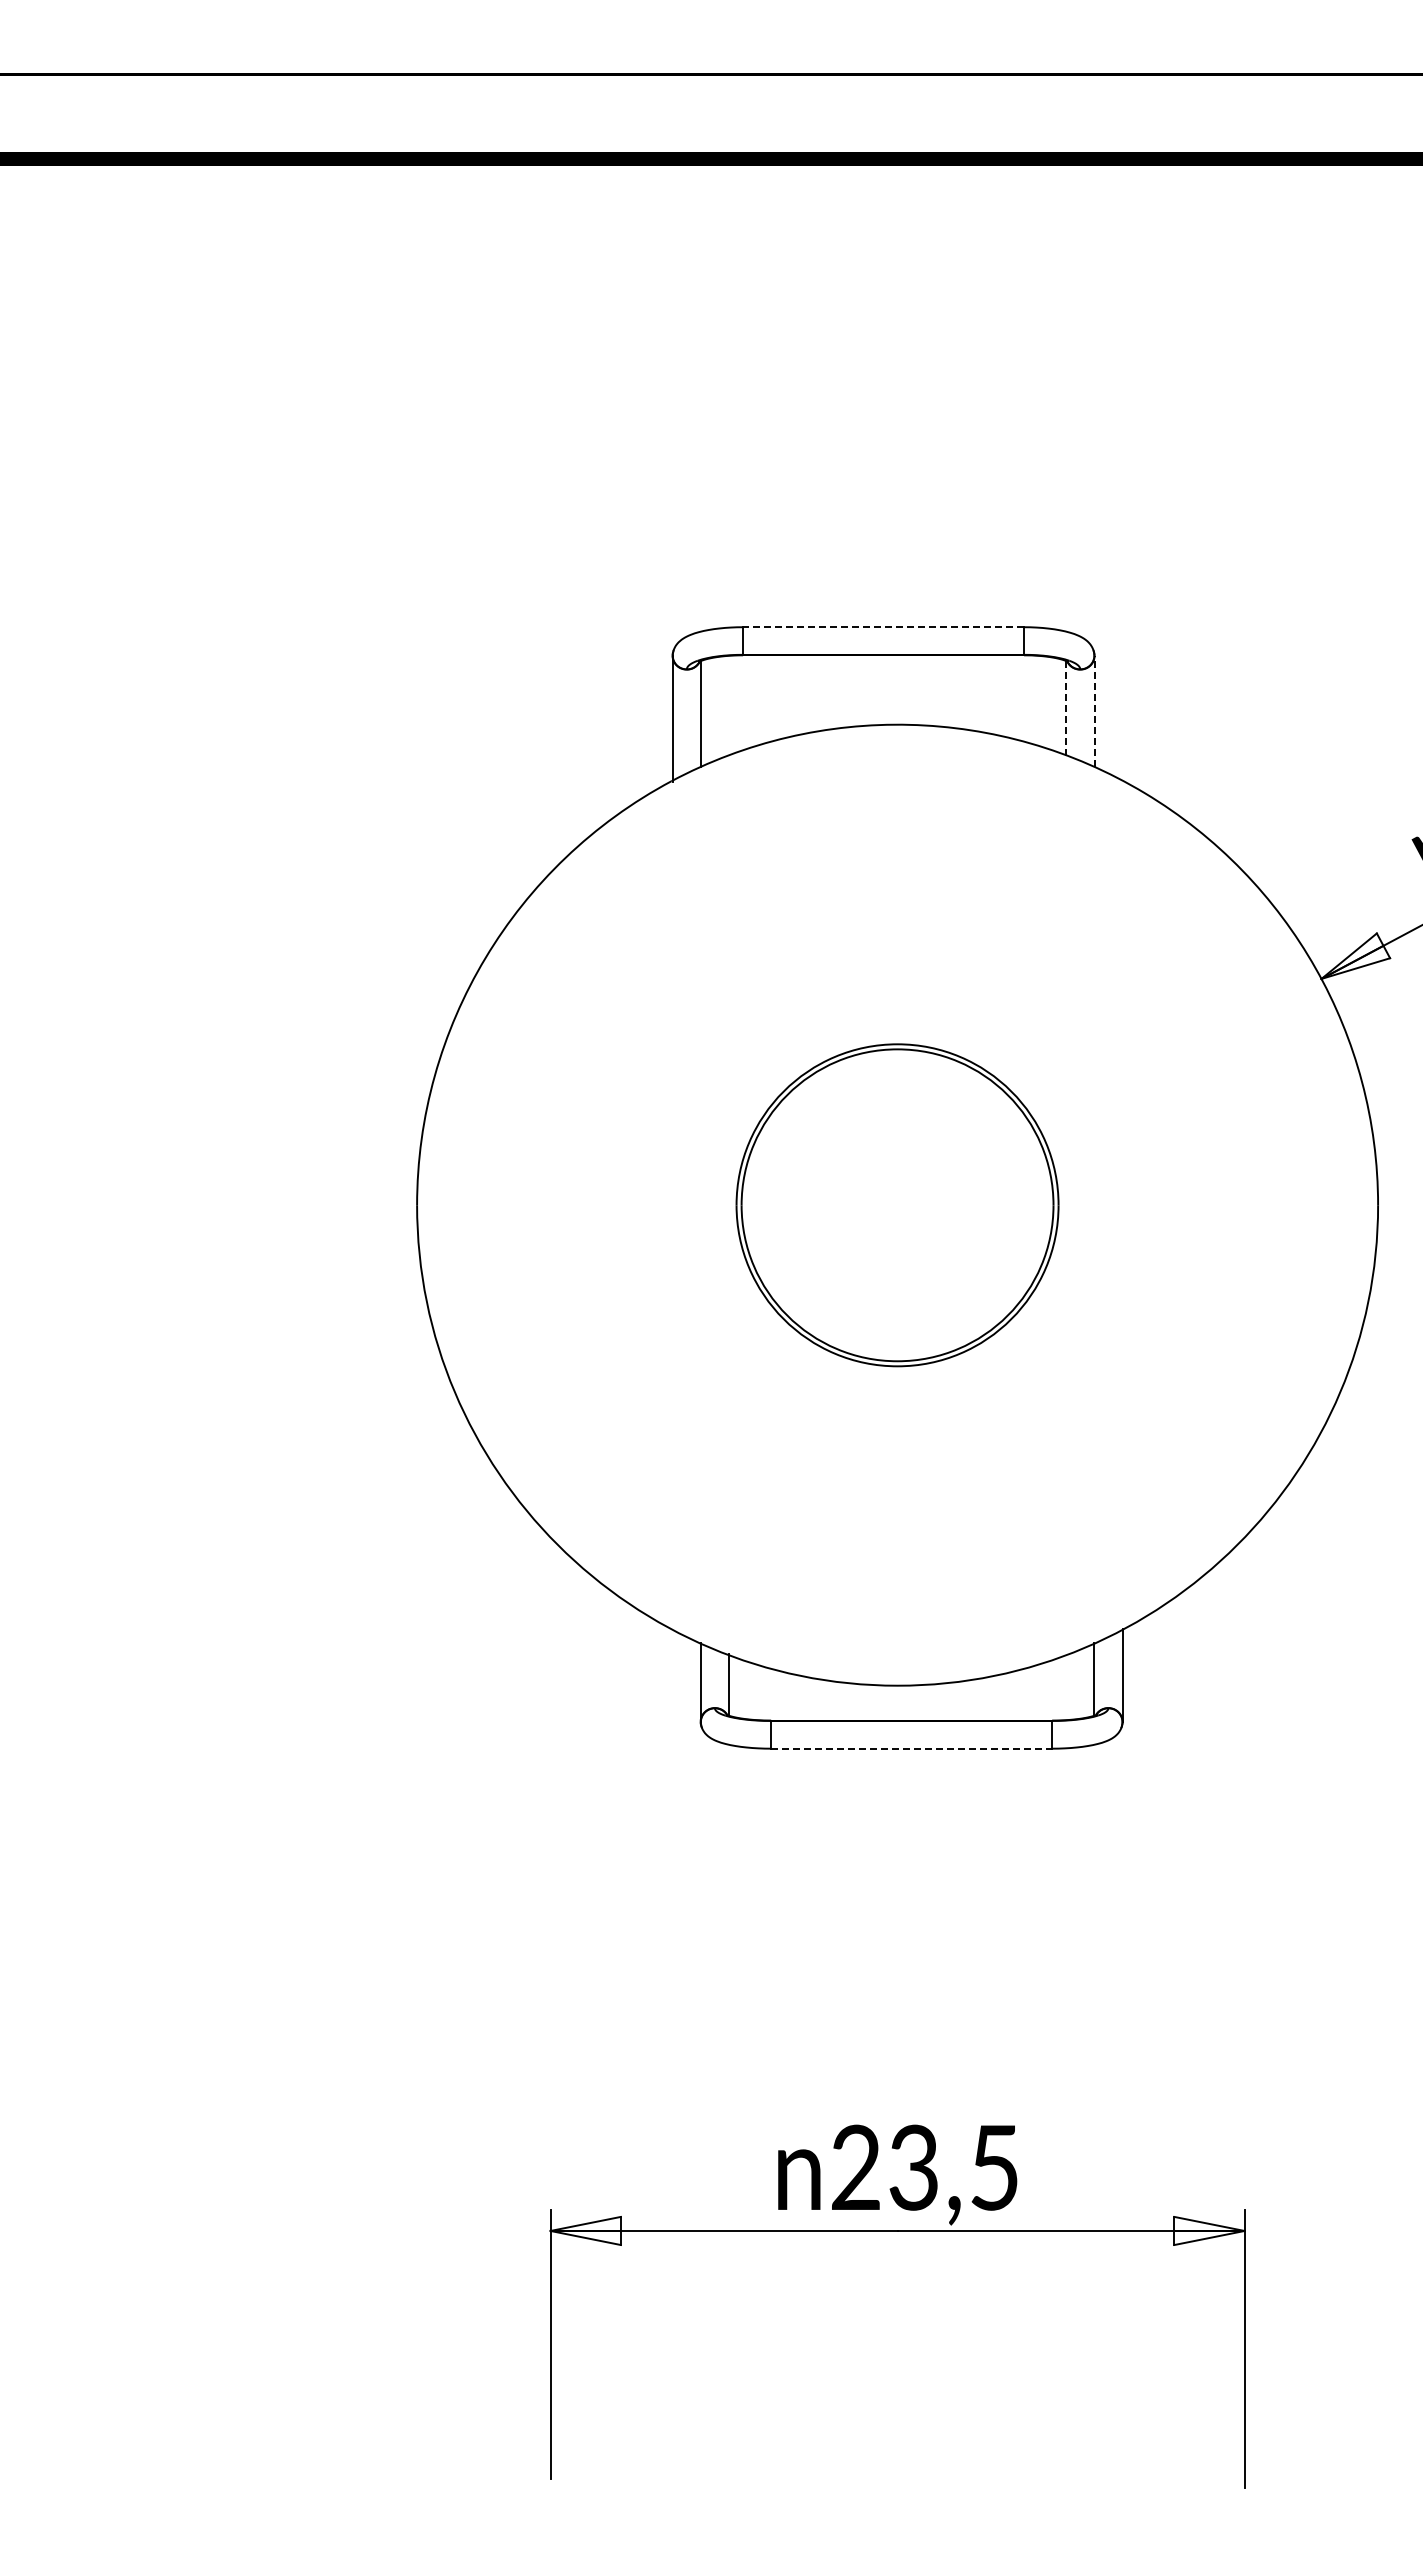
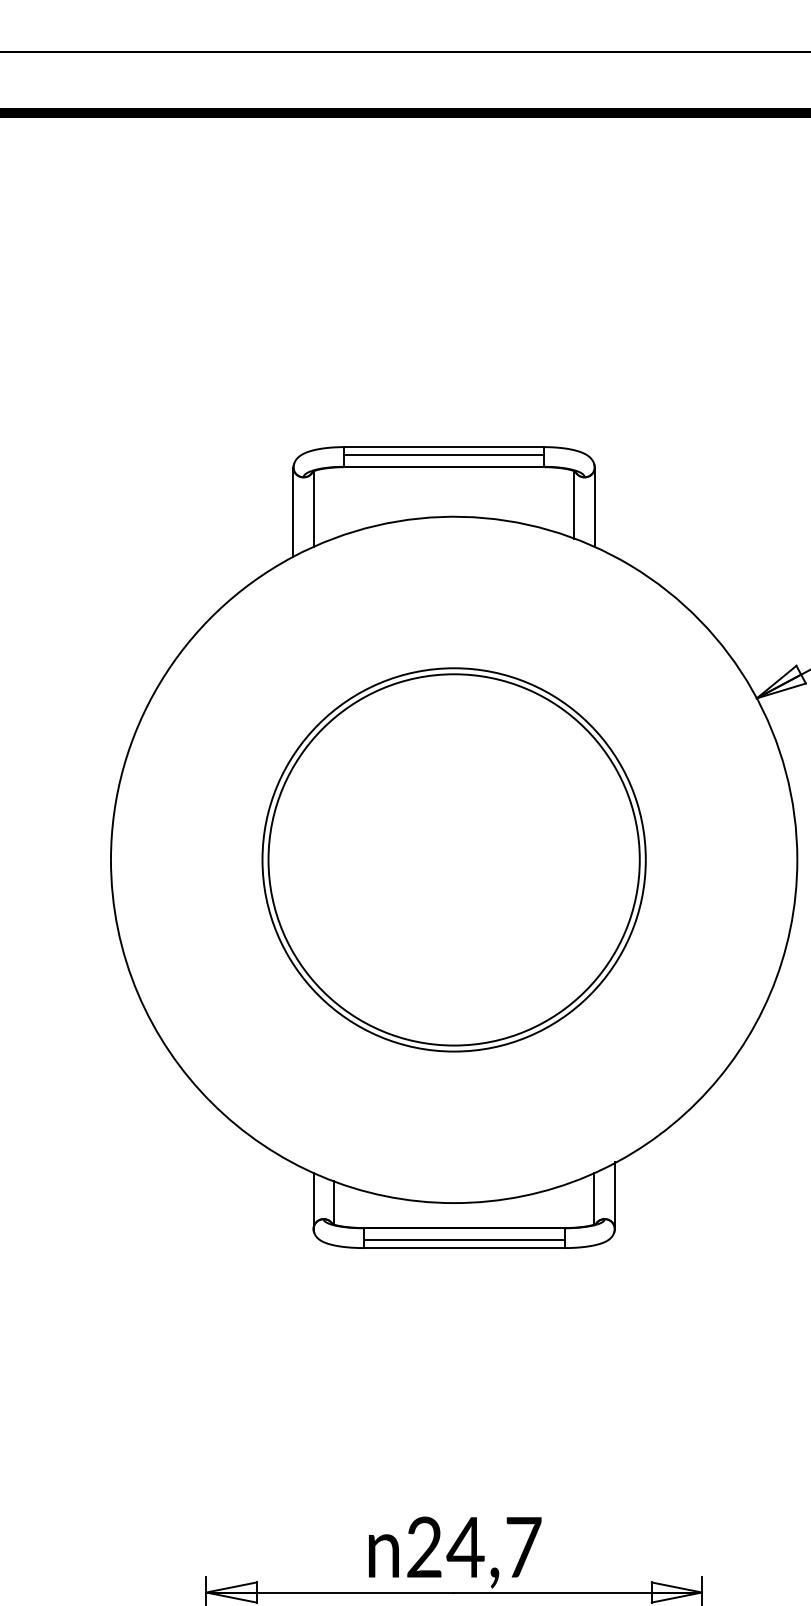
line: (883, 627) -> (444, 447), dashed -> solid
line: (883, 637) -> (444, 454), added
line: (1065, 708) -> (574, 505), dashed -> solid
line: (1094, 711) -> (594, 507), dashed -> solid
part: (897, 1205) -> (454, 860), size x1.67
line: (911, 1737) -> (464, 1240), added
line: (912, 1748) -> (464, 1247), dashed -> solid
text: (952, 2167) -> (493, 1547), 23,5 -> 24,7

